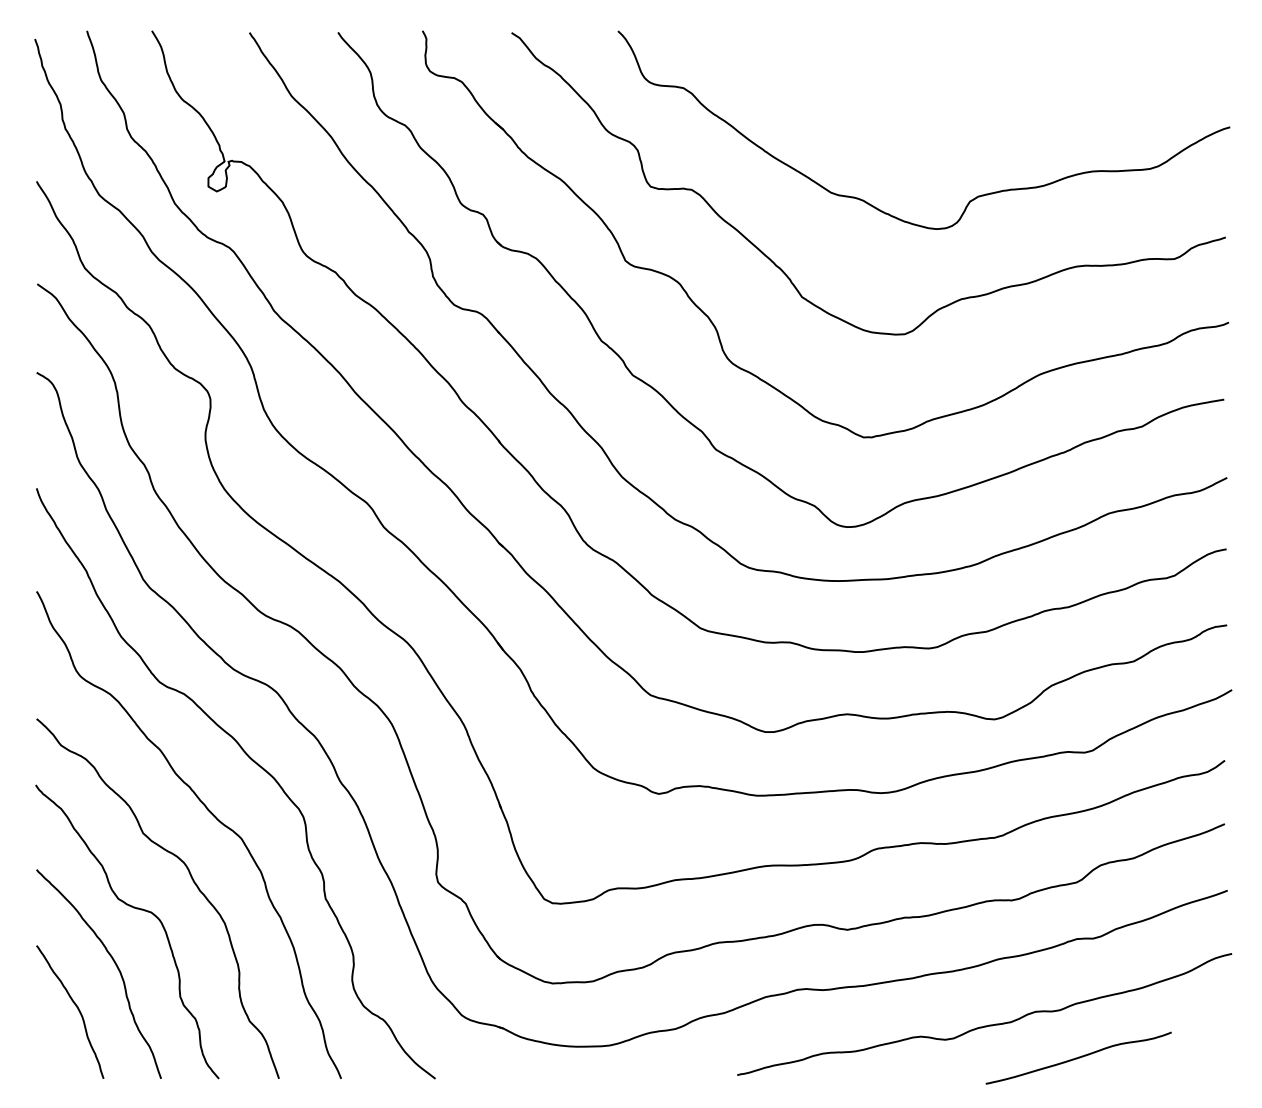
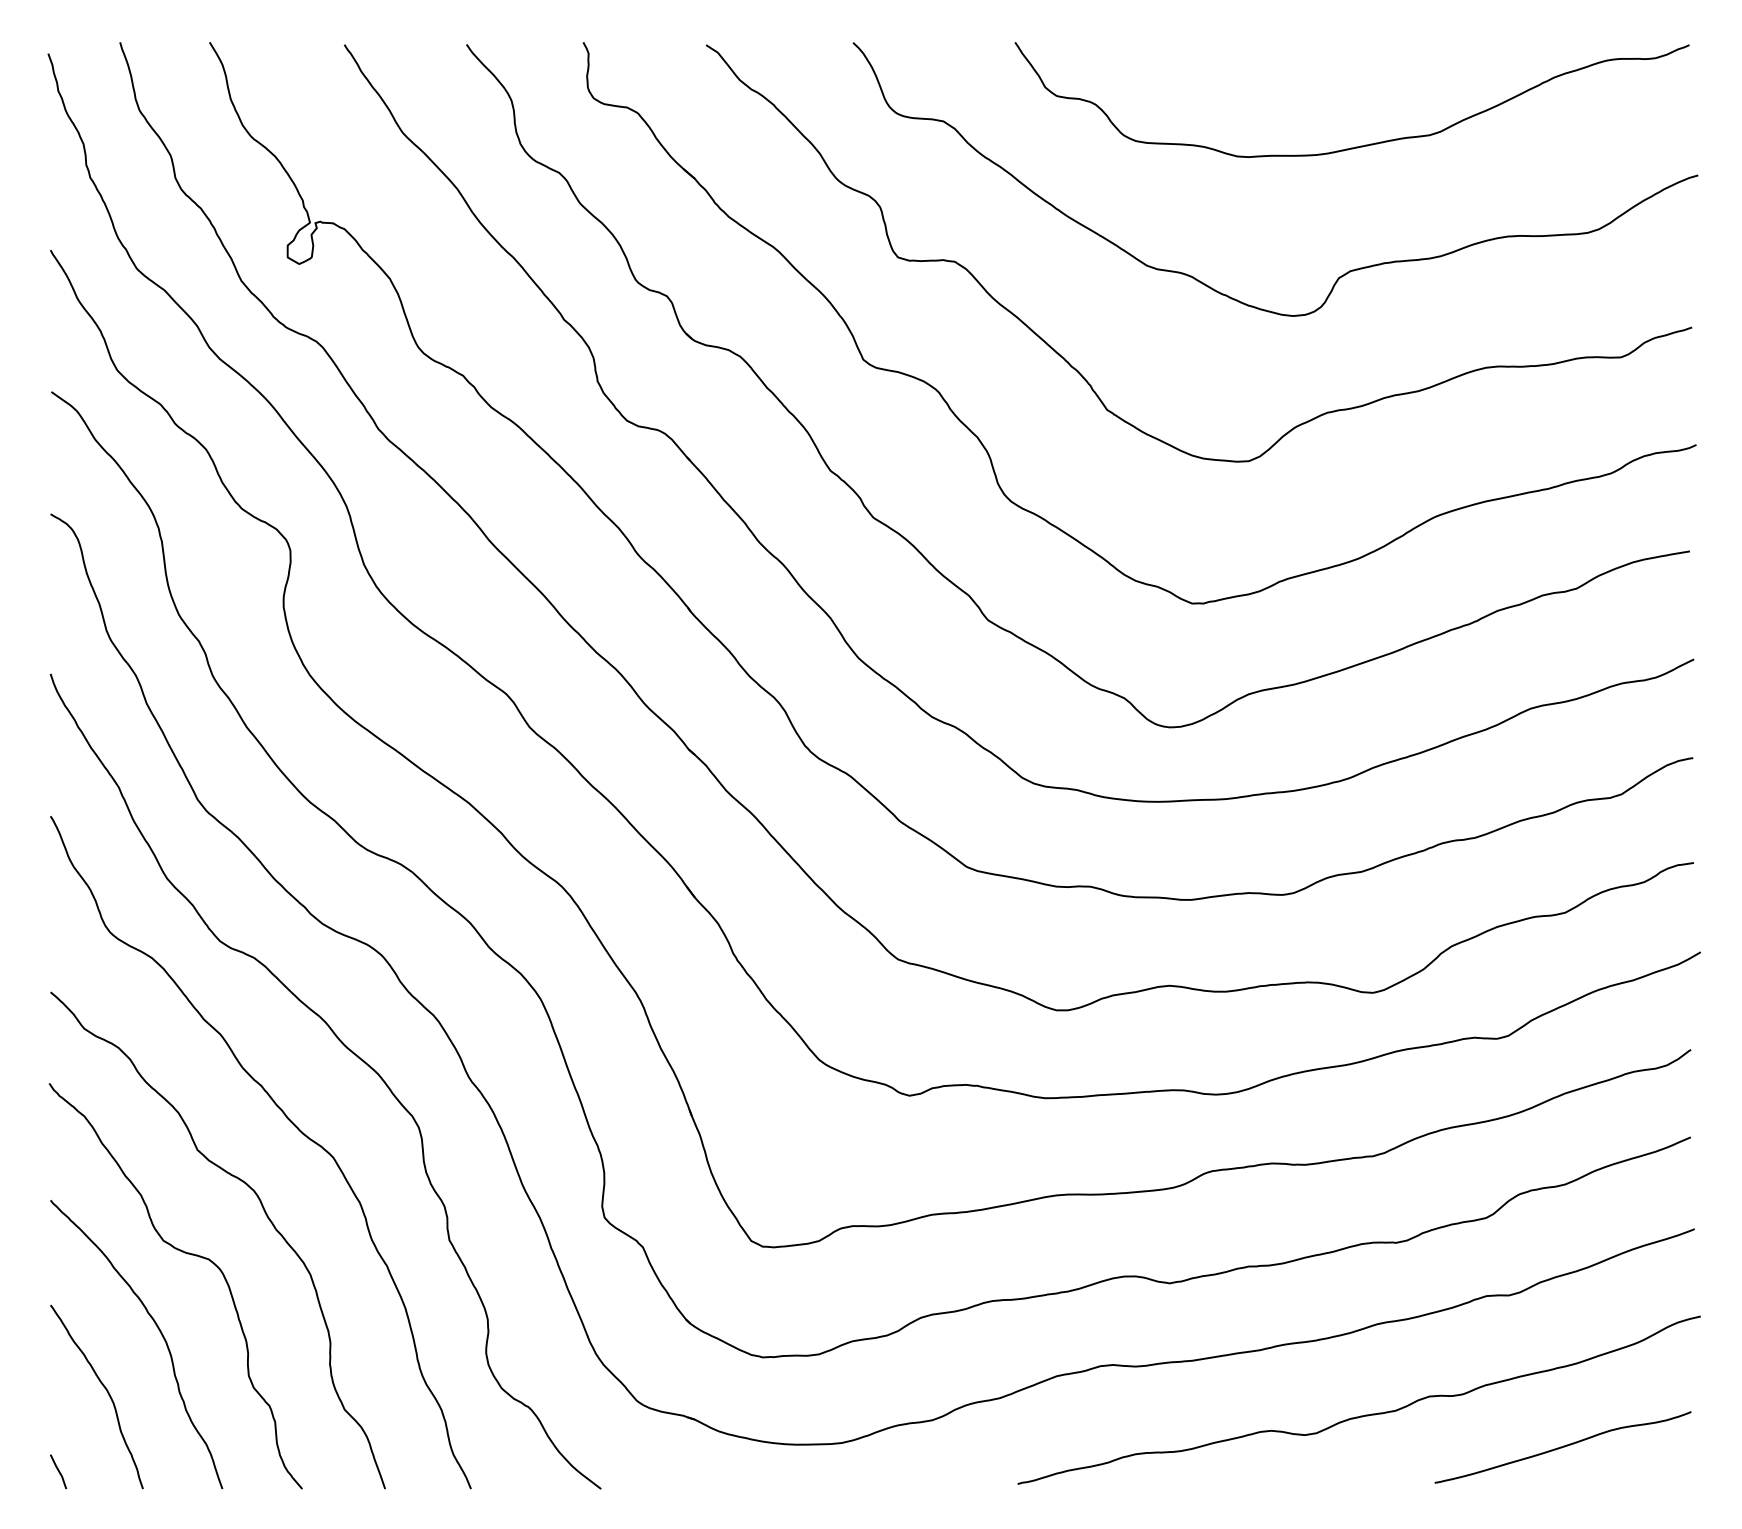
curve: (985, 105) -> (1360, 145), added
curve: (1078, 1058) -> (1562, 1447), moved
line: (42, 1066) -> (58, 1471), added

